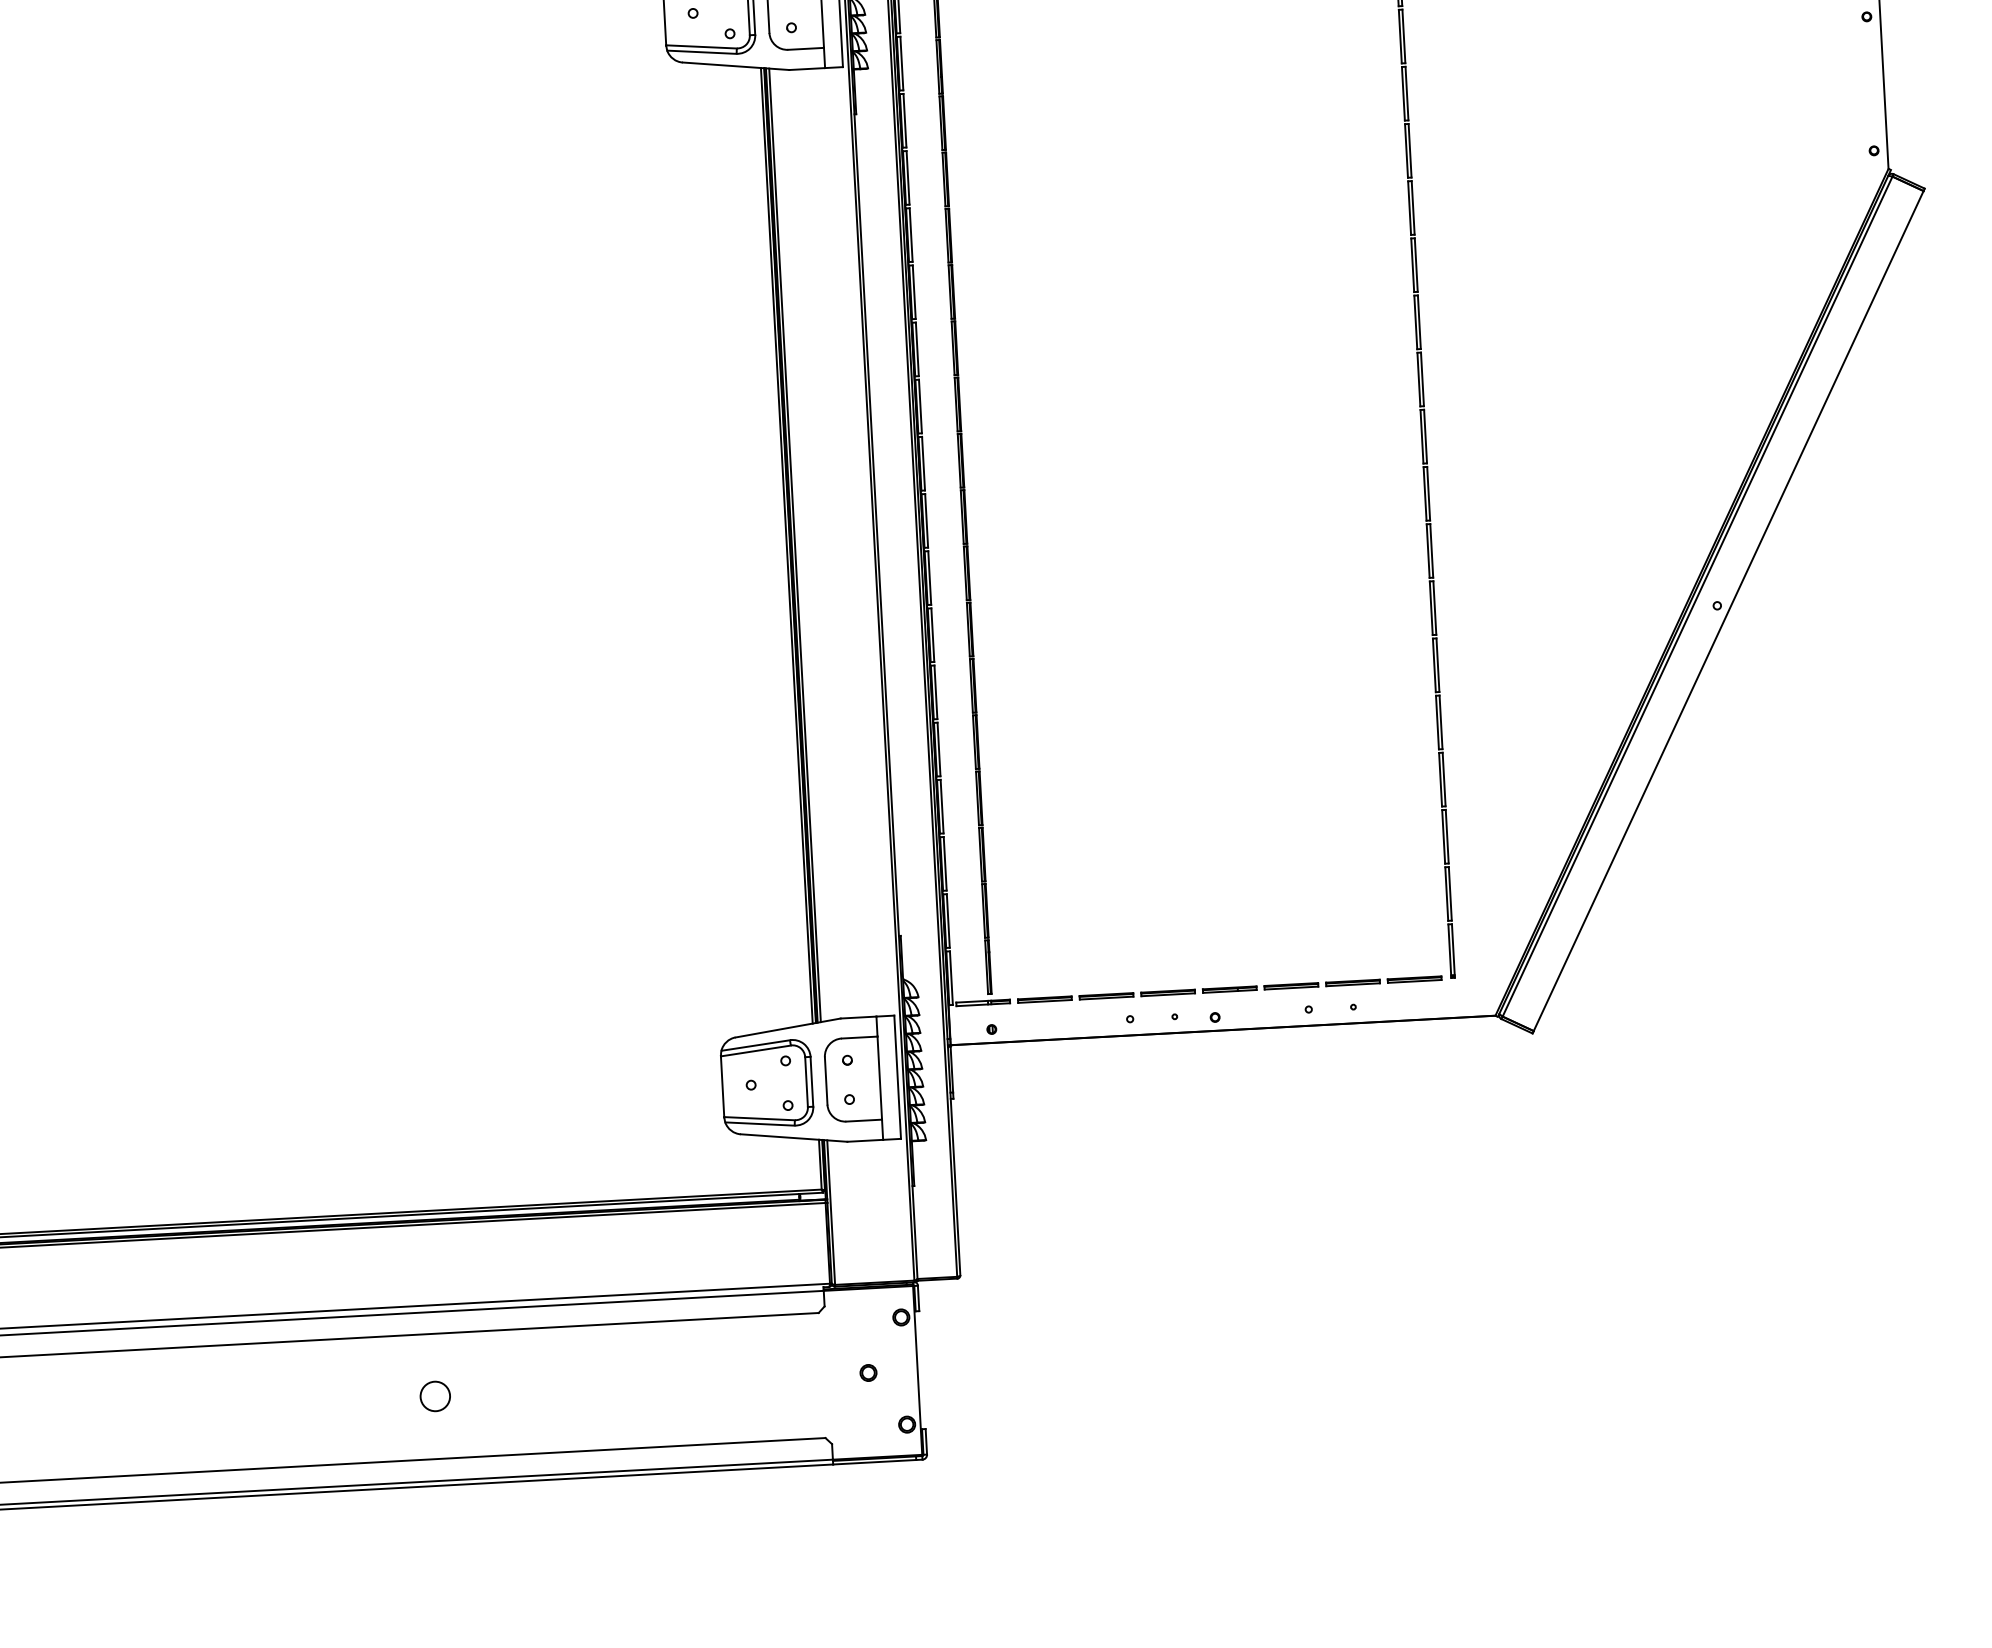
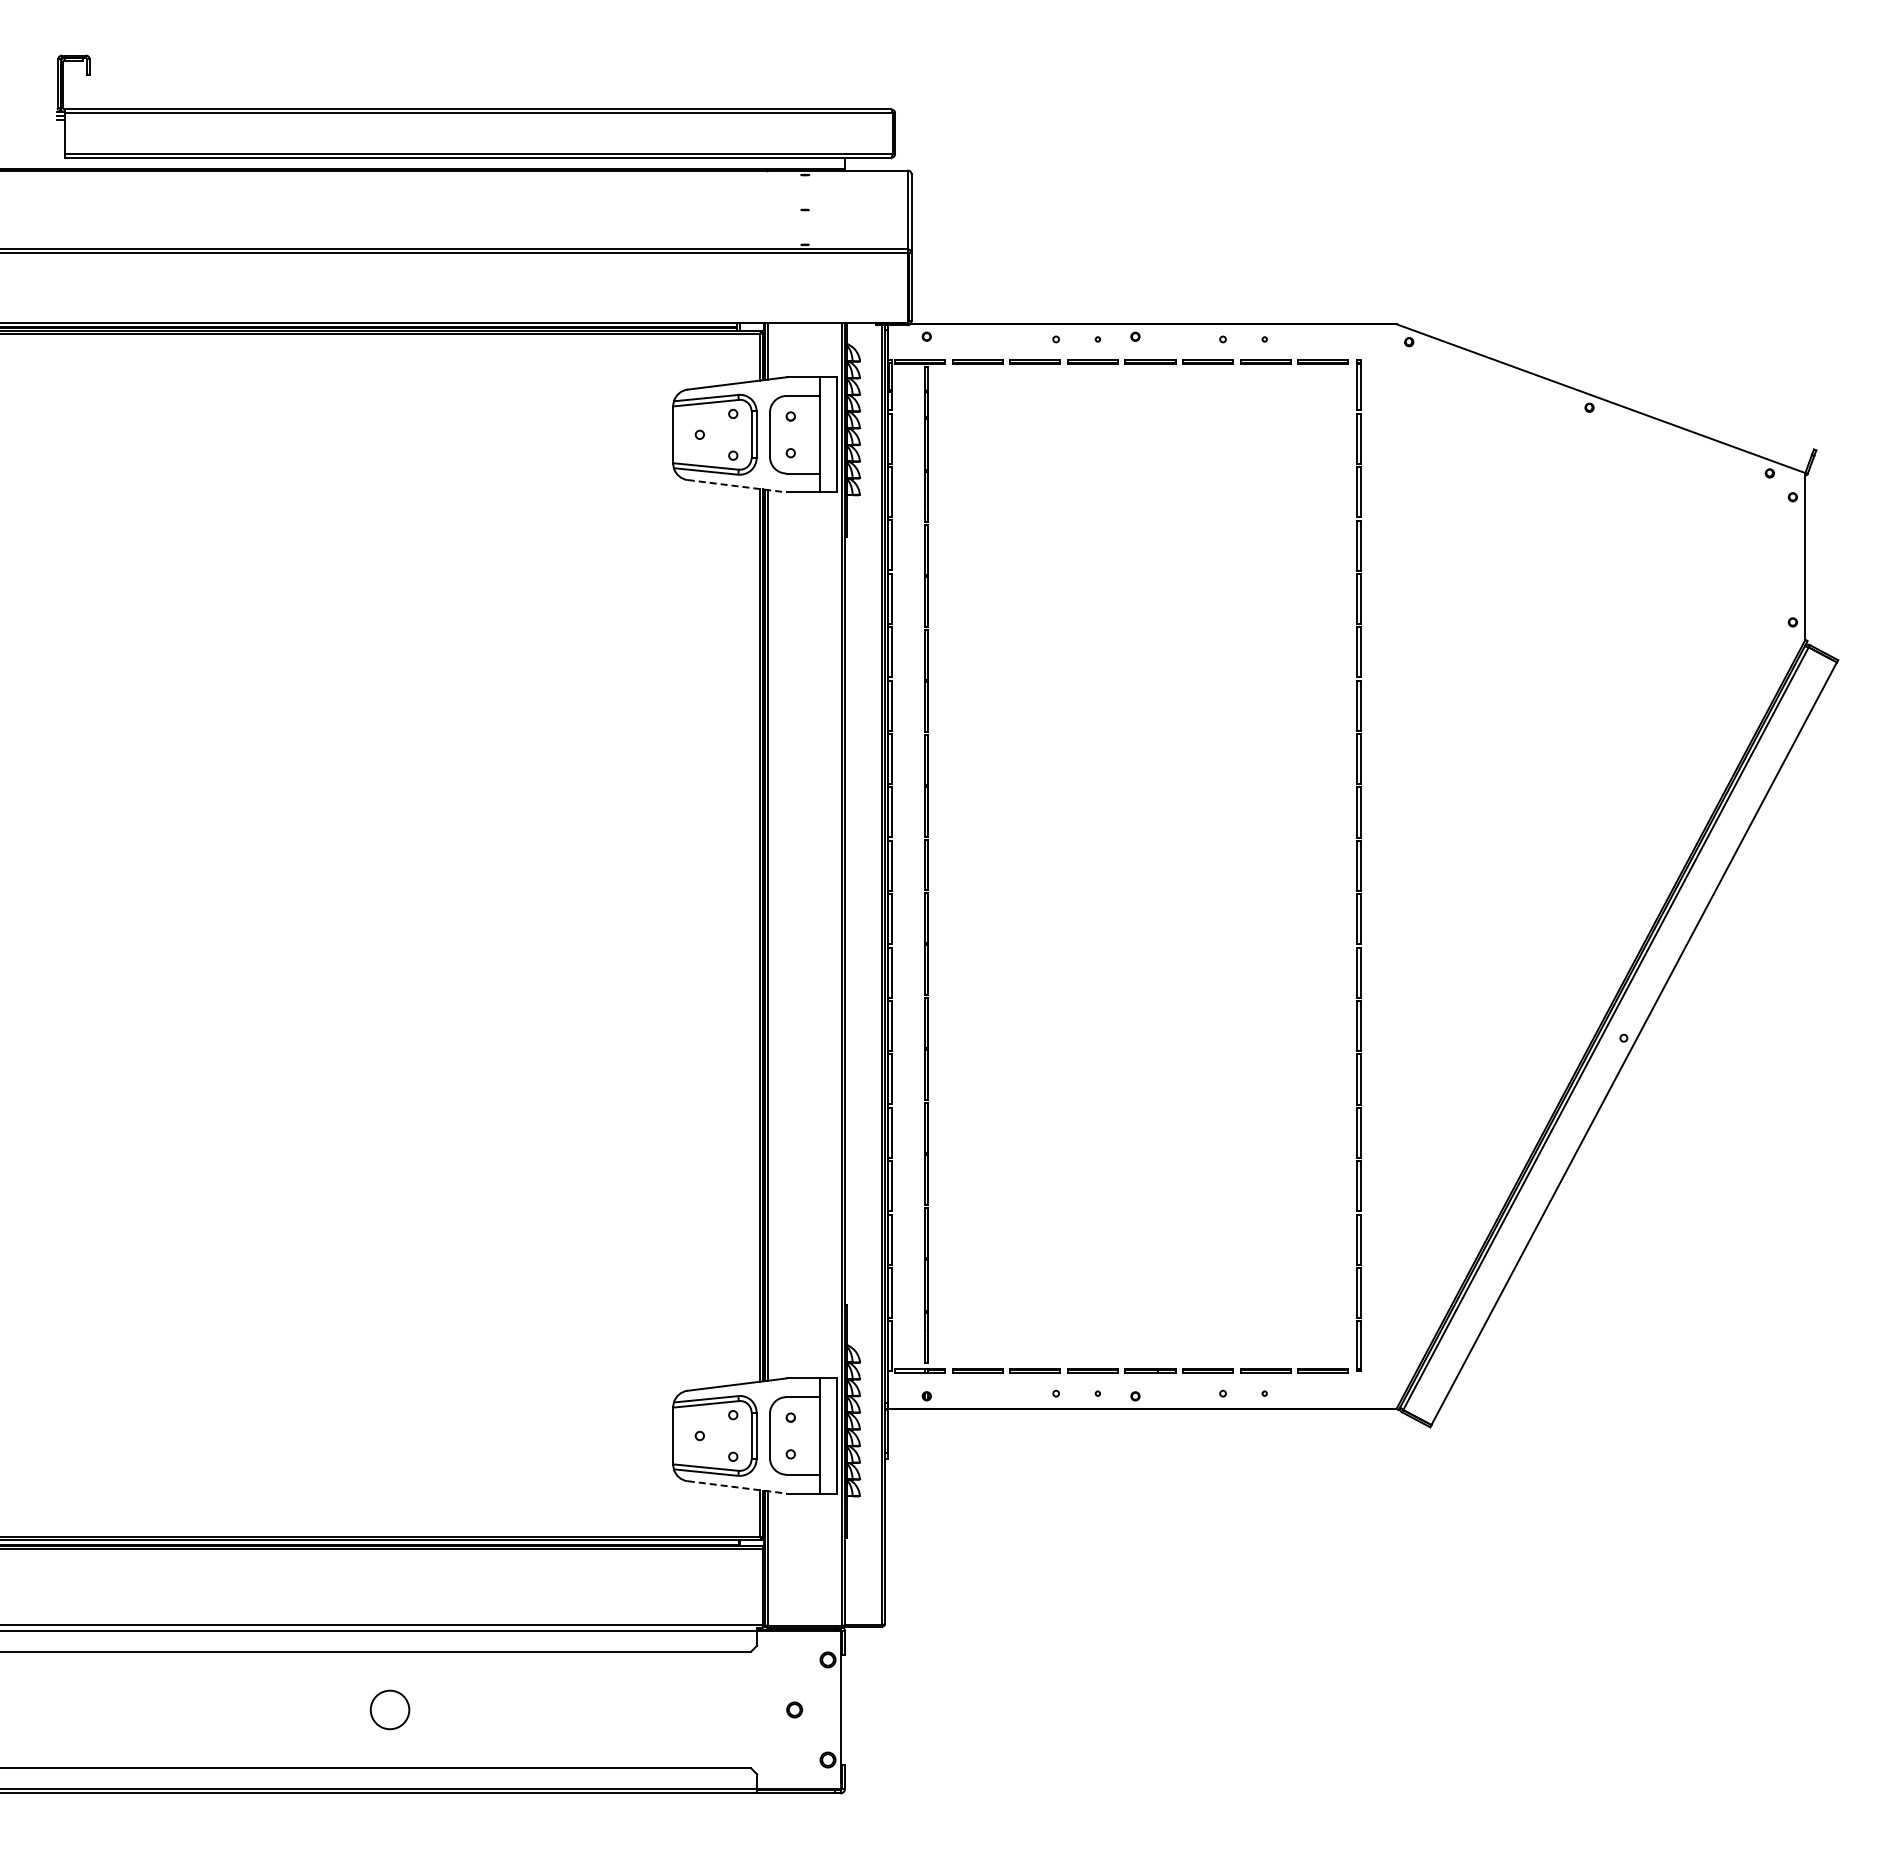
line: (736, 66) -> (737, 486), solid -> dashed
line: (794, 1138) -> (737, 1487), solid -> dashed
circle: (434, 1395) -> (389, 1709), size x1.4

